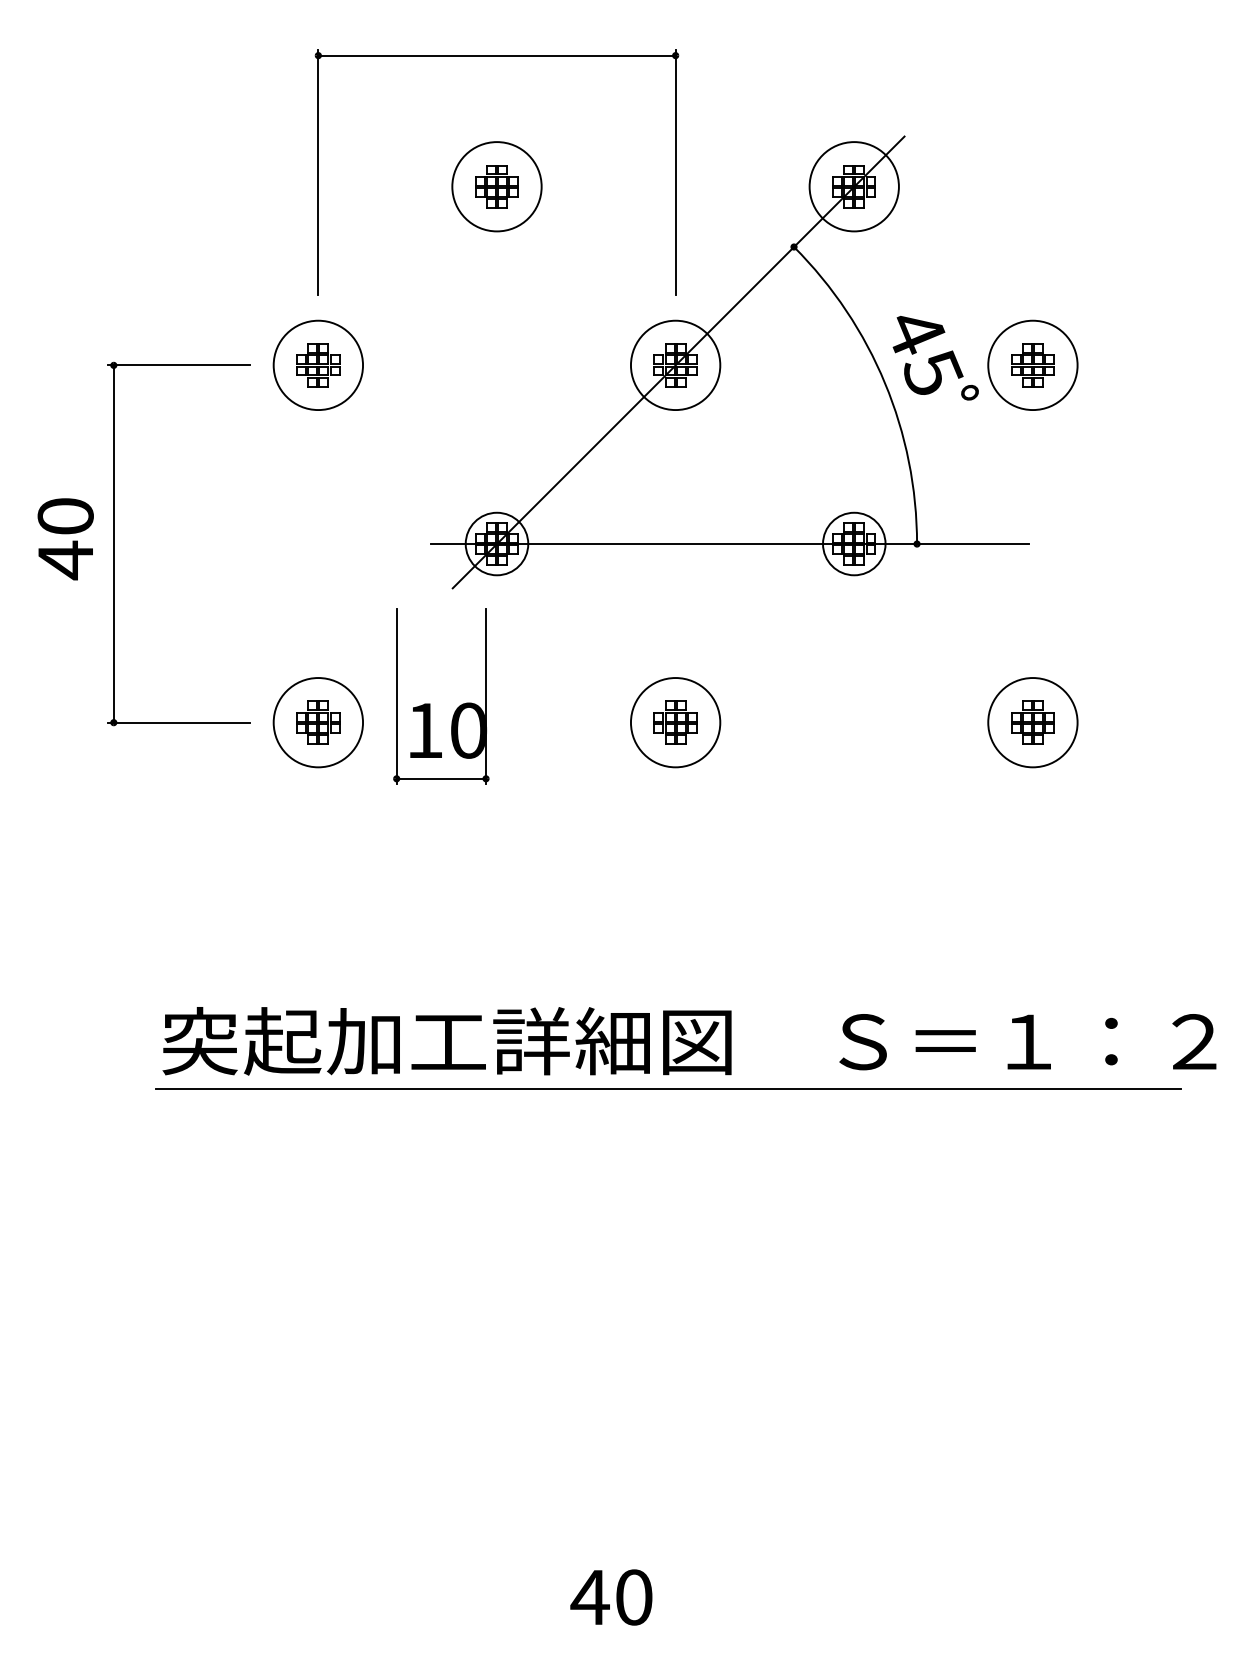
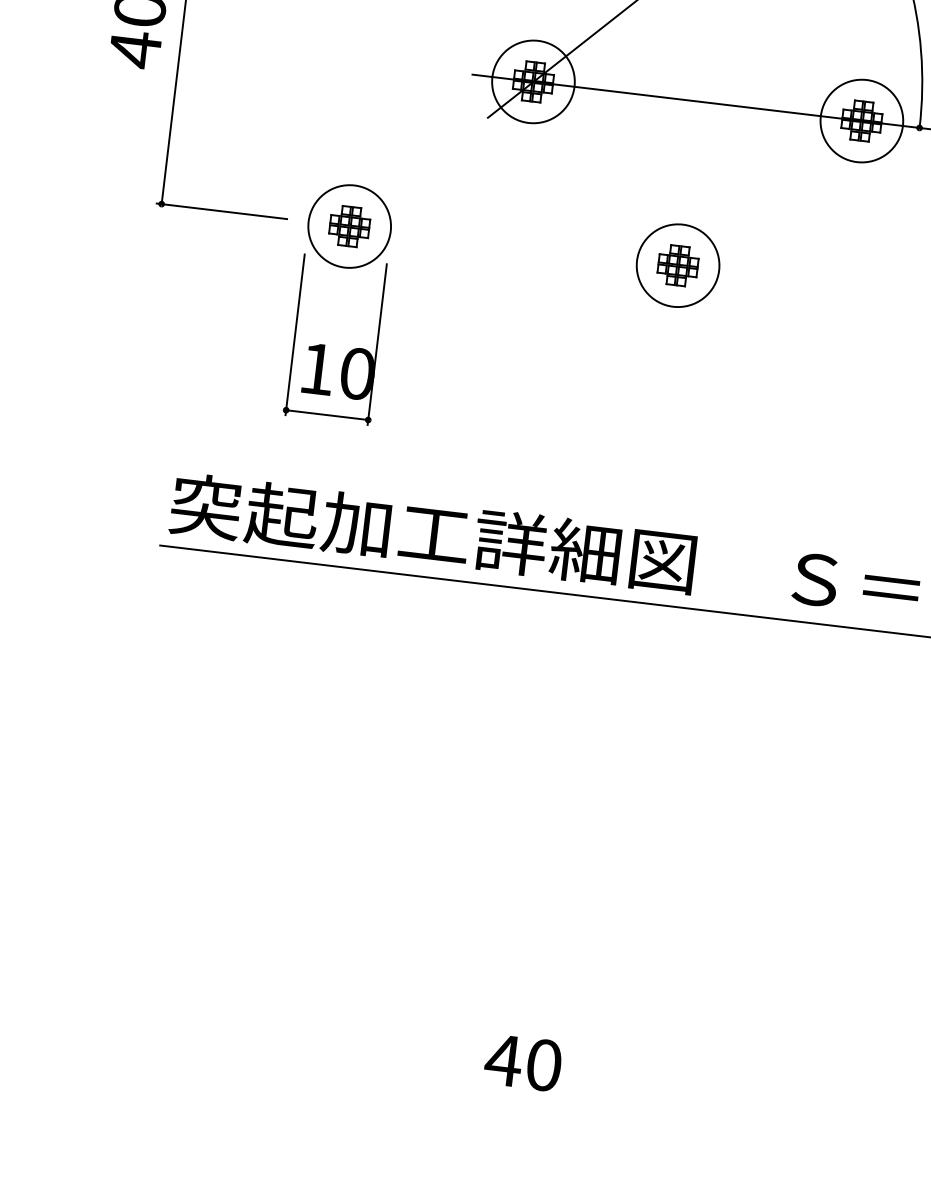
circle: (496, 543) -> (533, 81), size x1.43
circle: (853, 543) -> (861, 120), size x1.43
part: (430, 703) -> (325, 344), moved

